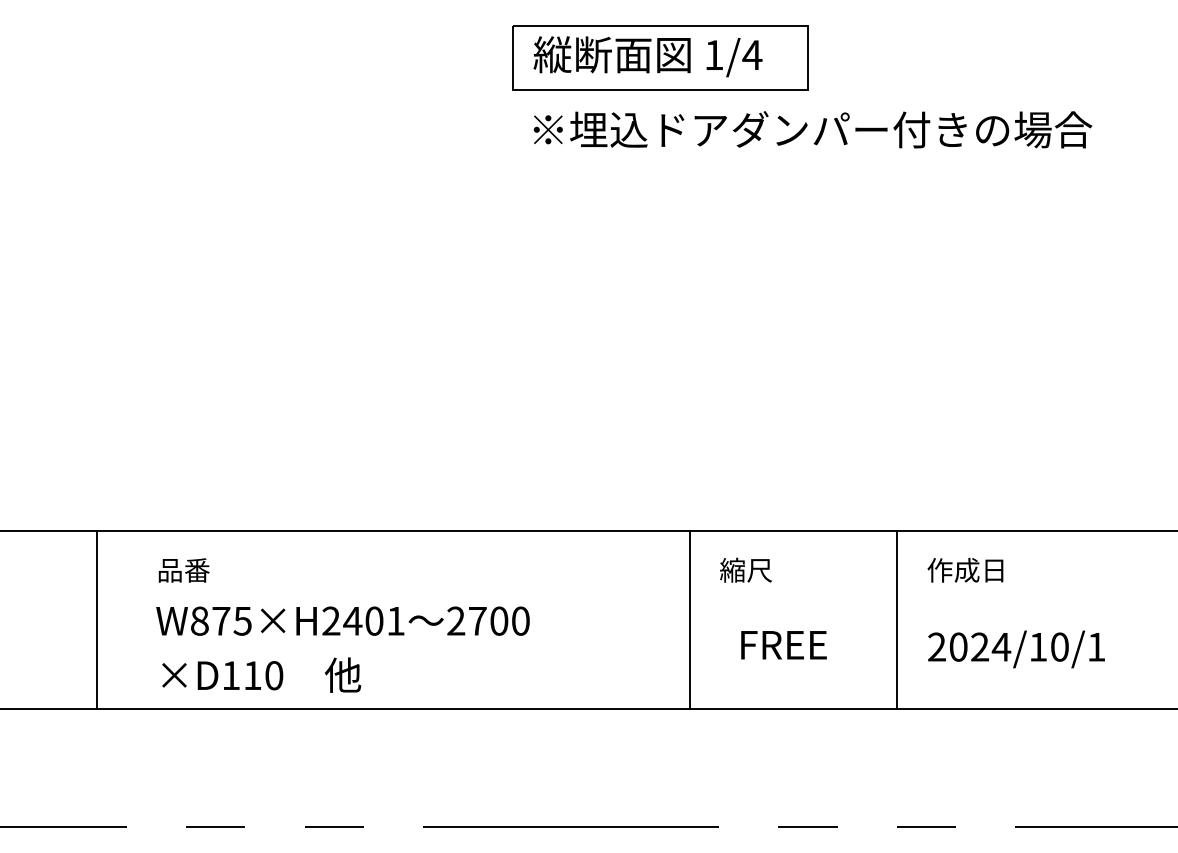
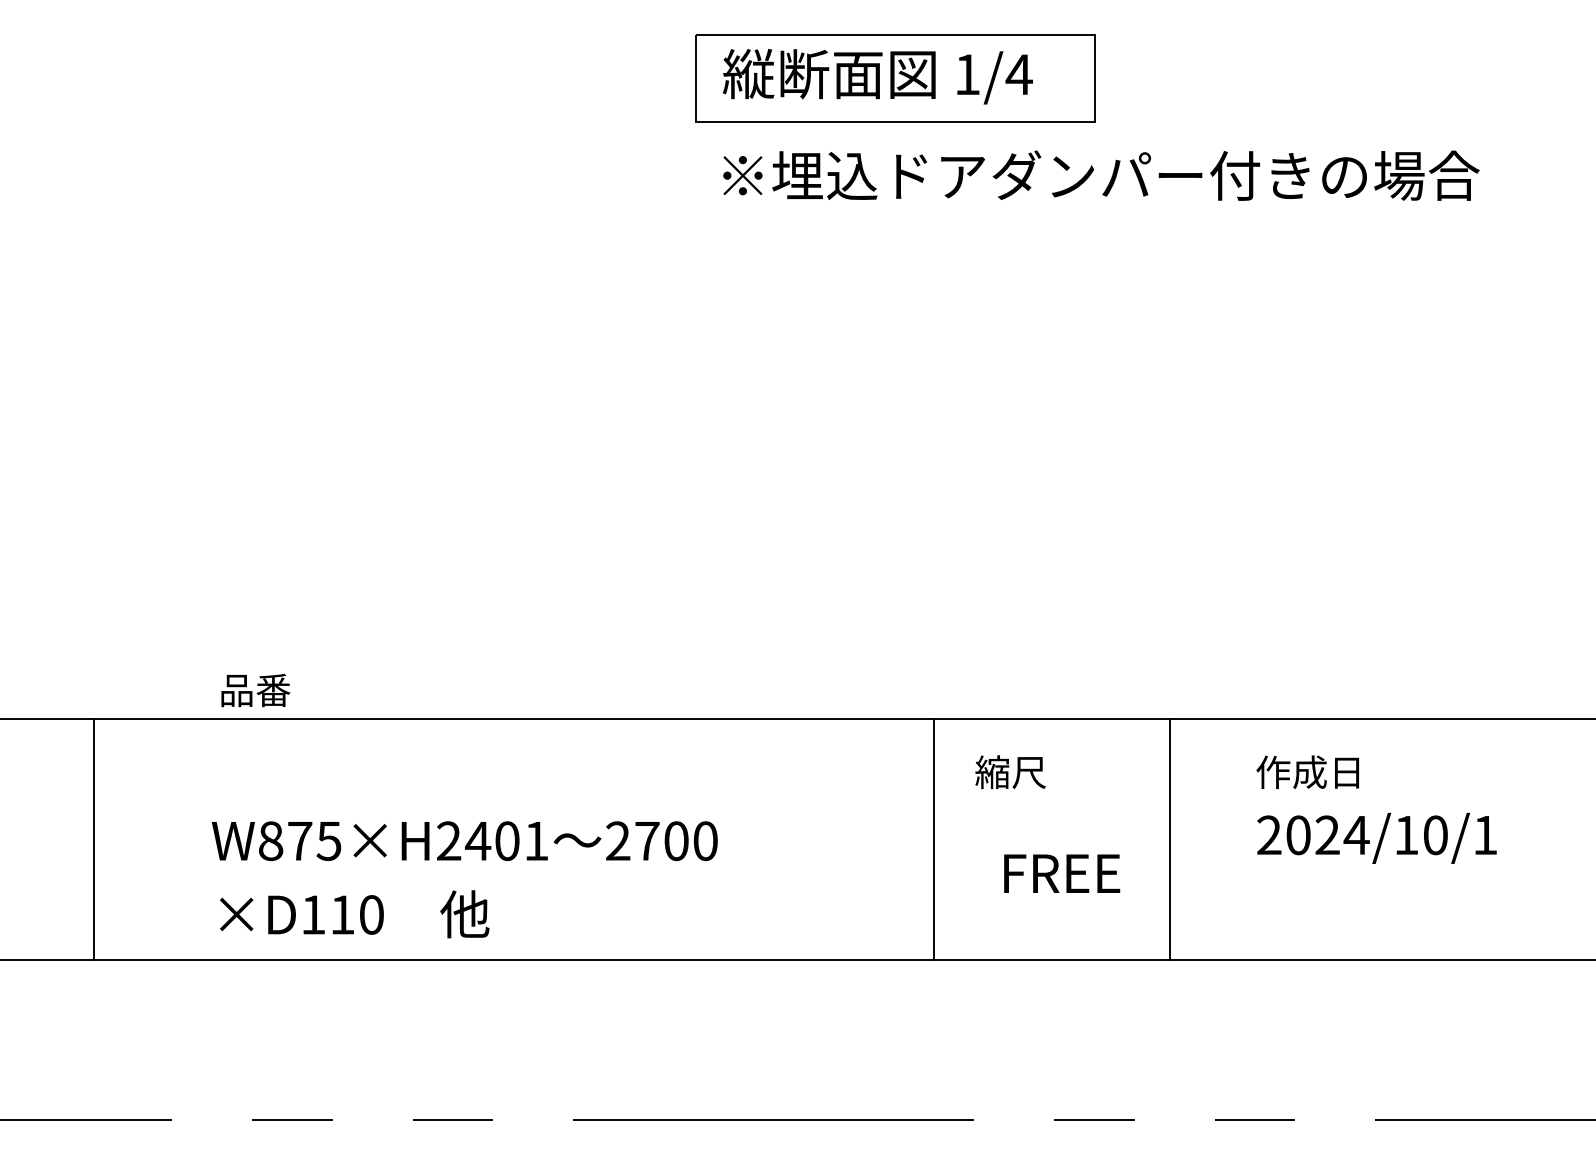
text: (183, 570) -> (255, 690), moved
line: (97, 619) -> (94, 839), moved
line: (896, 619) -> (1169, 839), moved
text: (1016, 649) -> (1376, 838), moved

